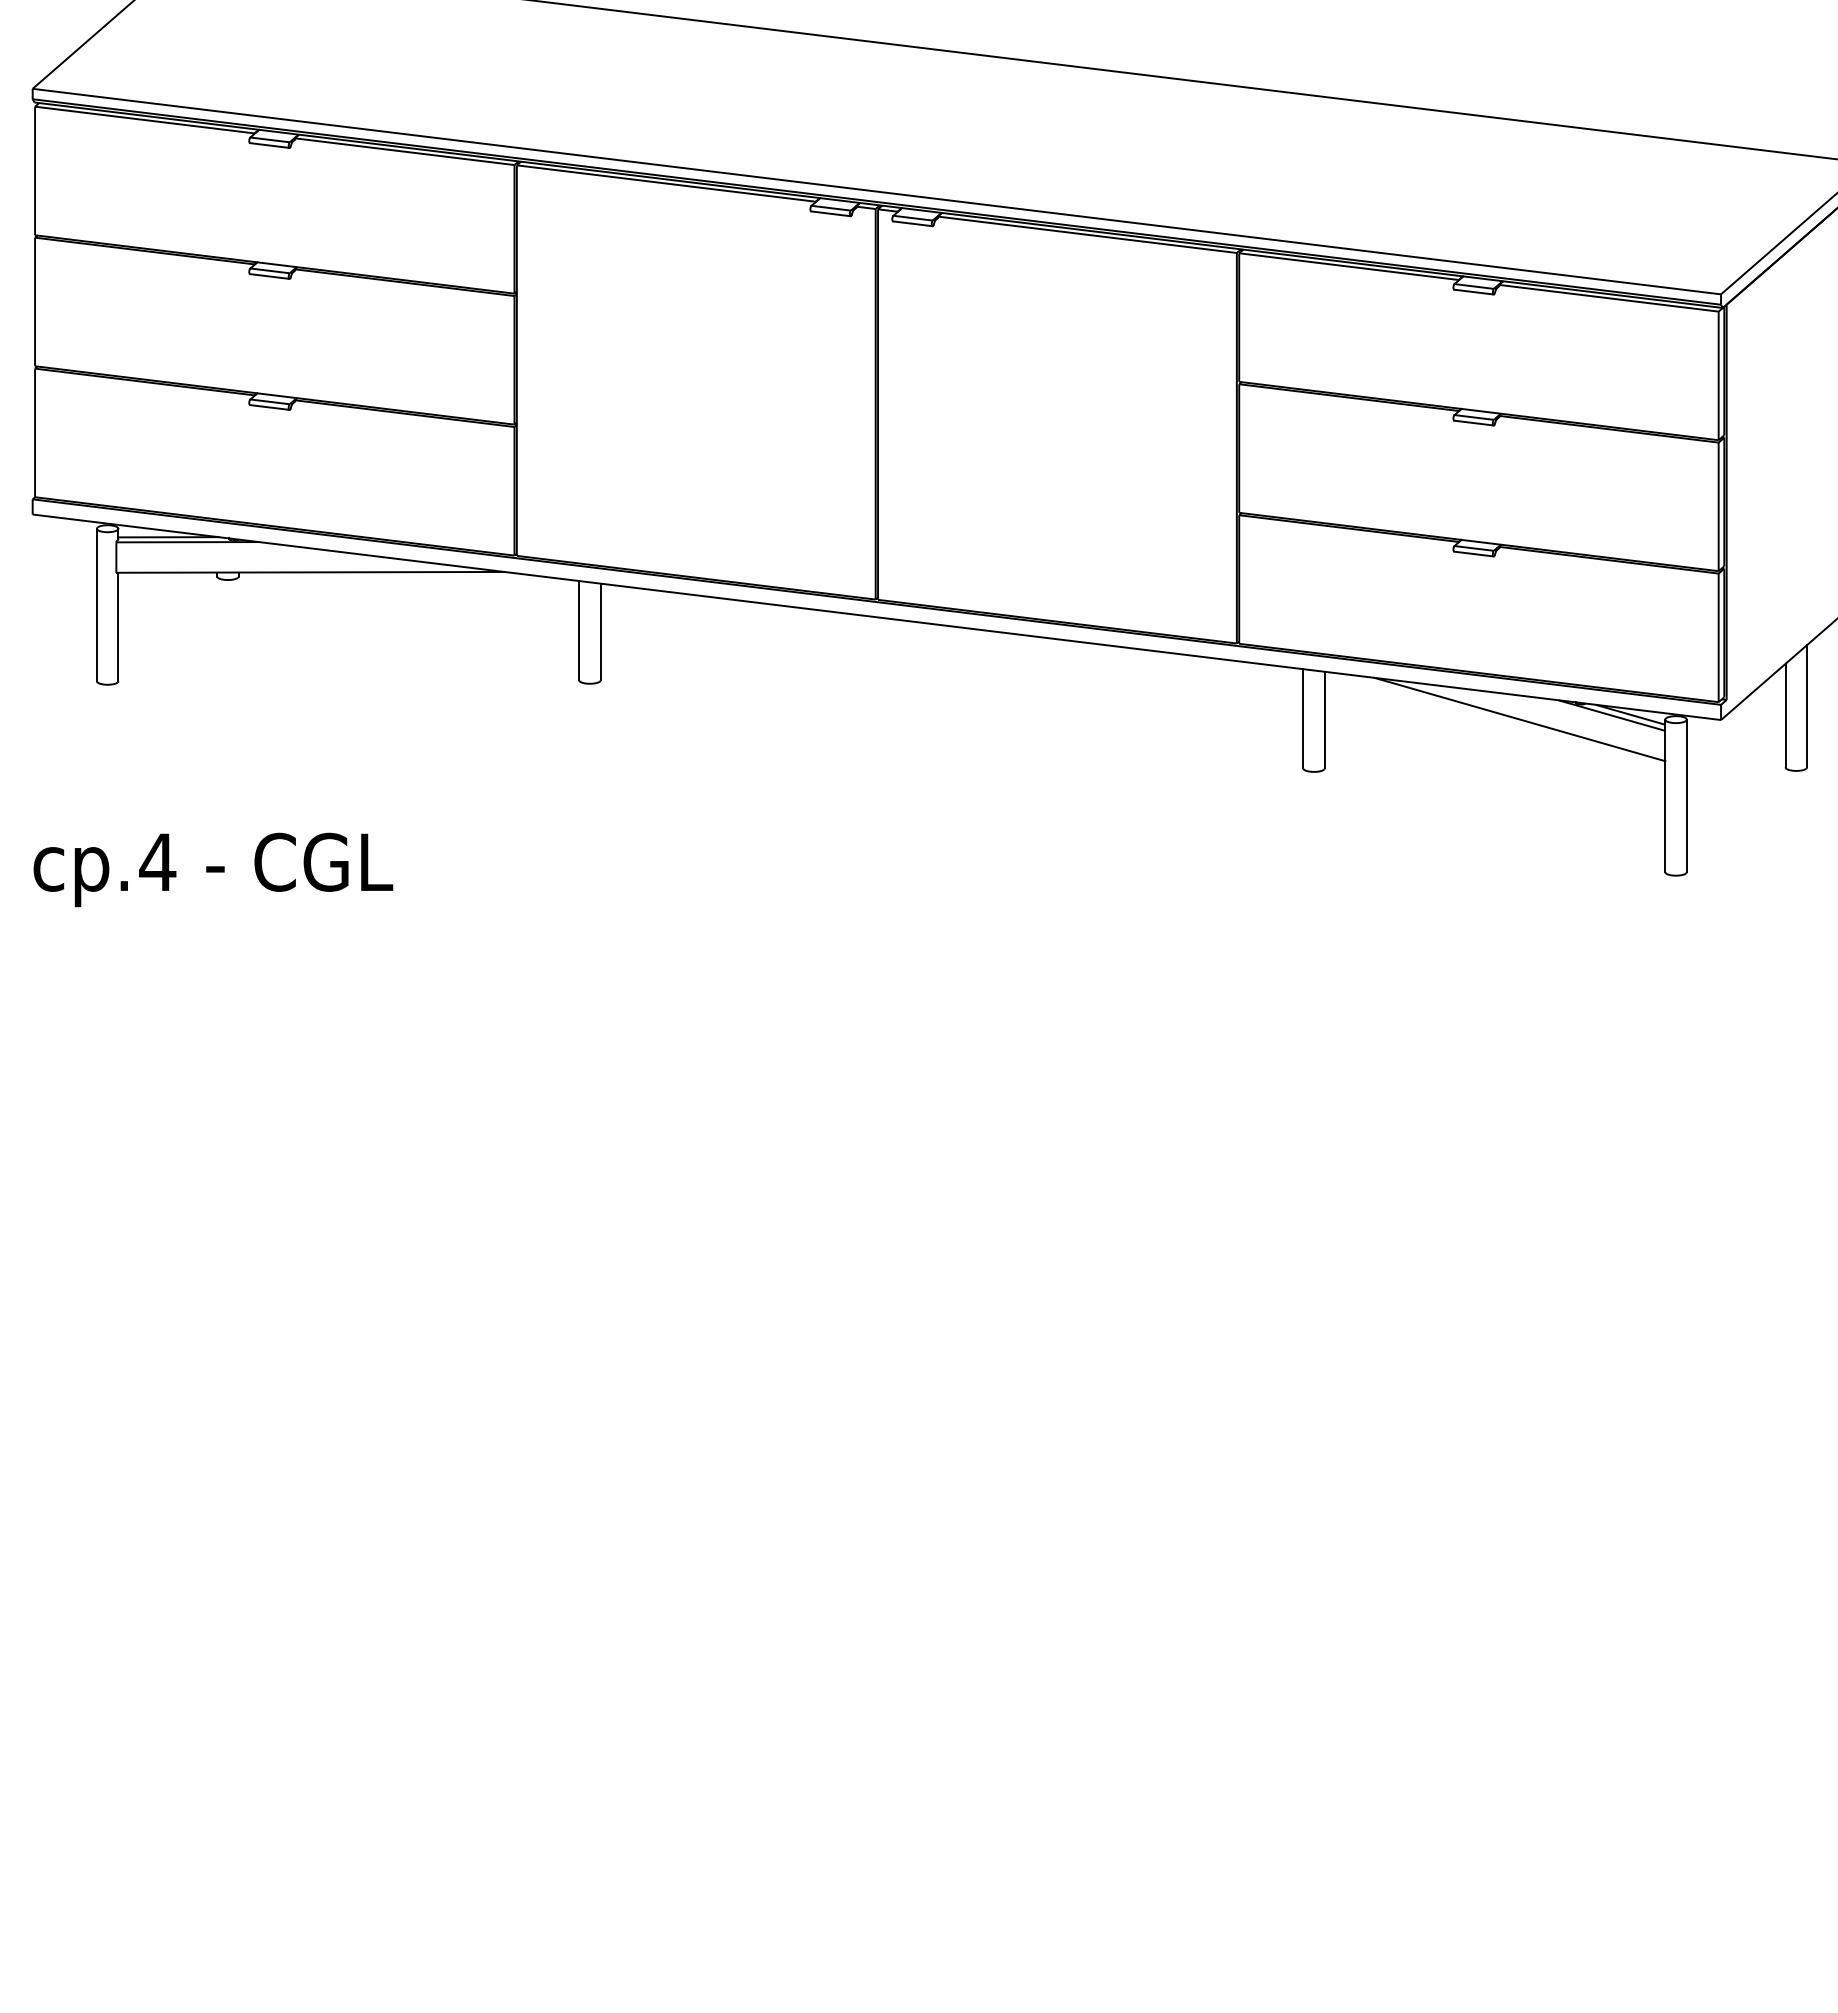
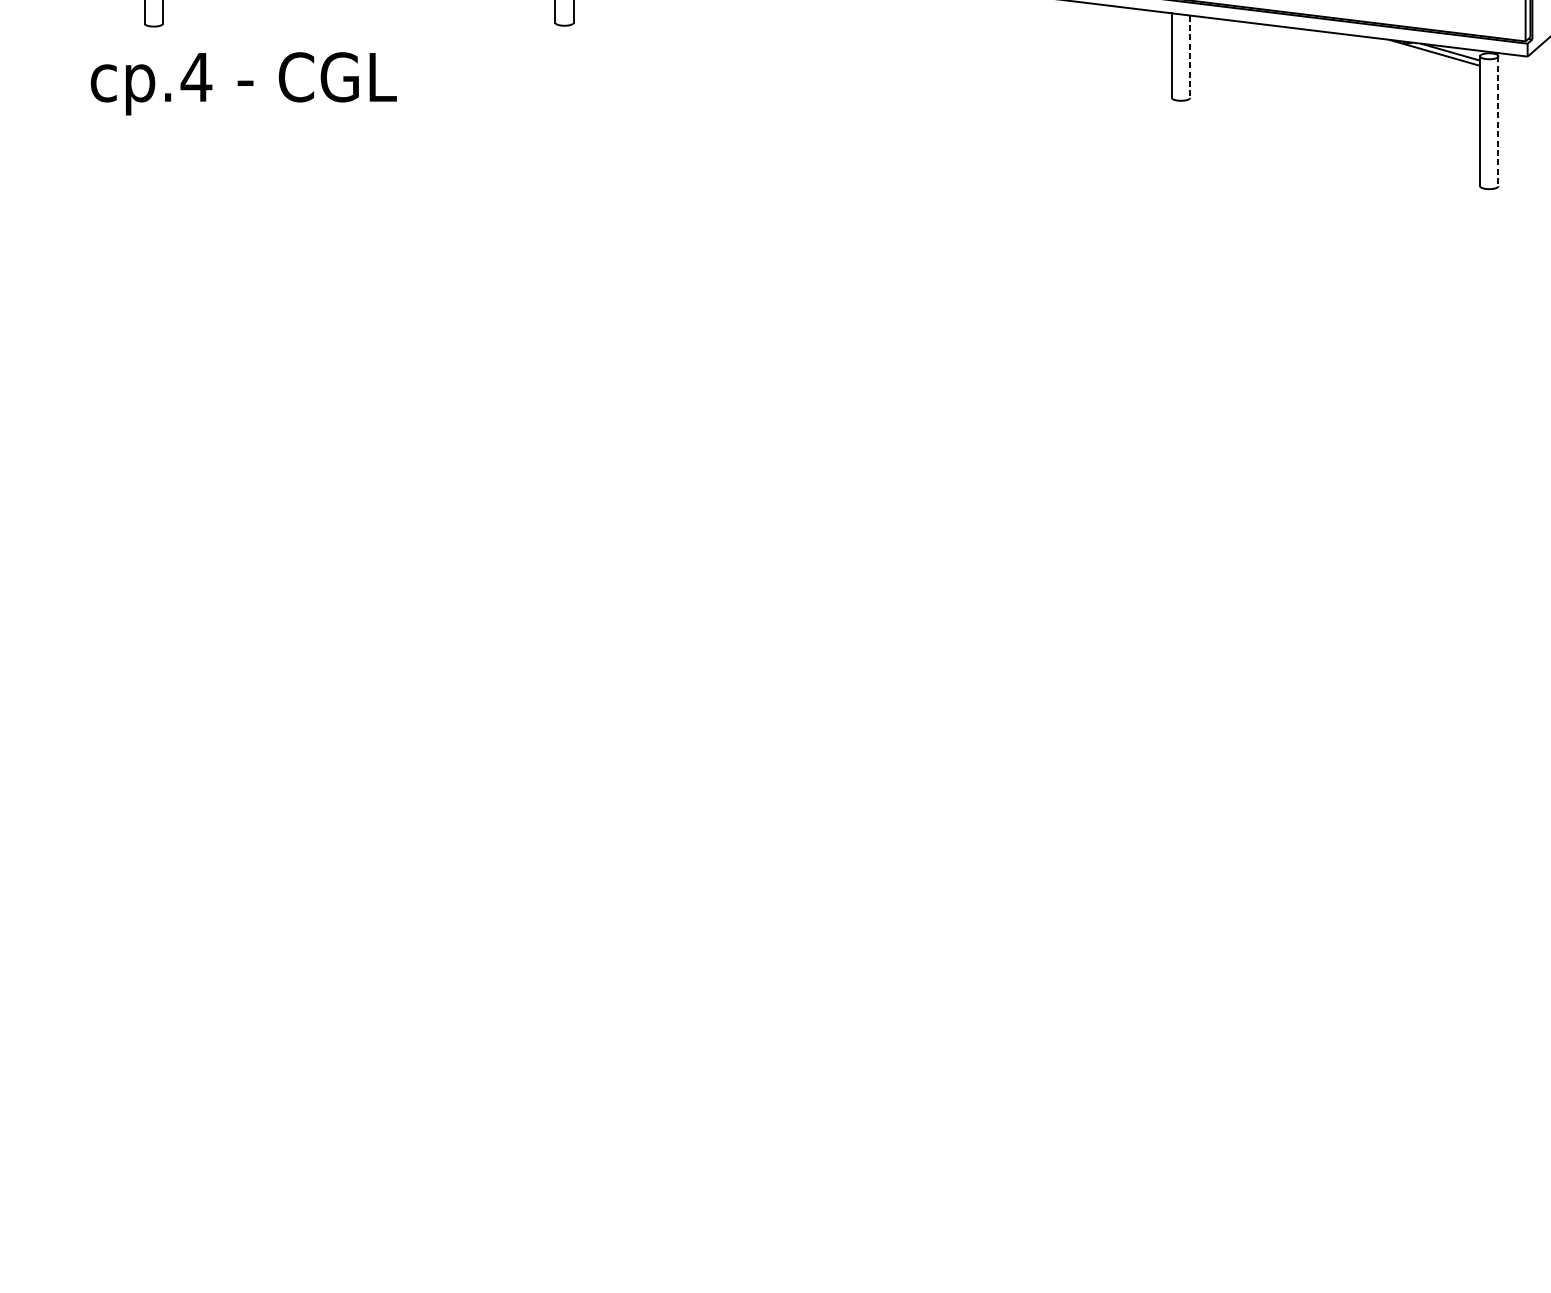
line: (1519, 719) -> (1356, 56), removed
line: (1324, 720) -> (1189, 57), solid -> dashed
line: (1686, 796) -> (1498, 121), solid -> dashed
text: (213, 869) -> (243, 83), moved

